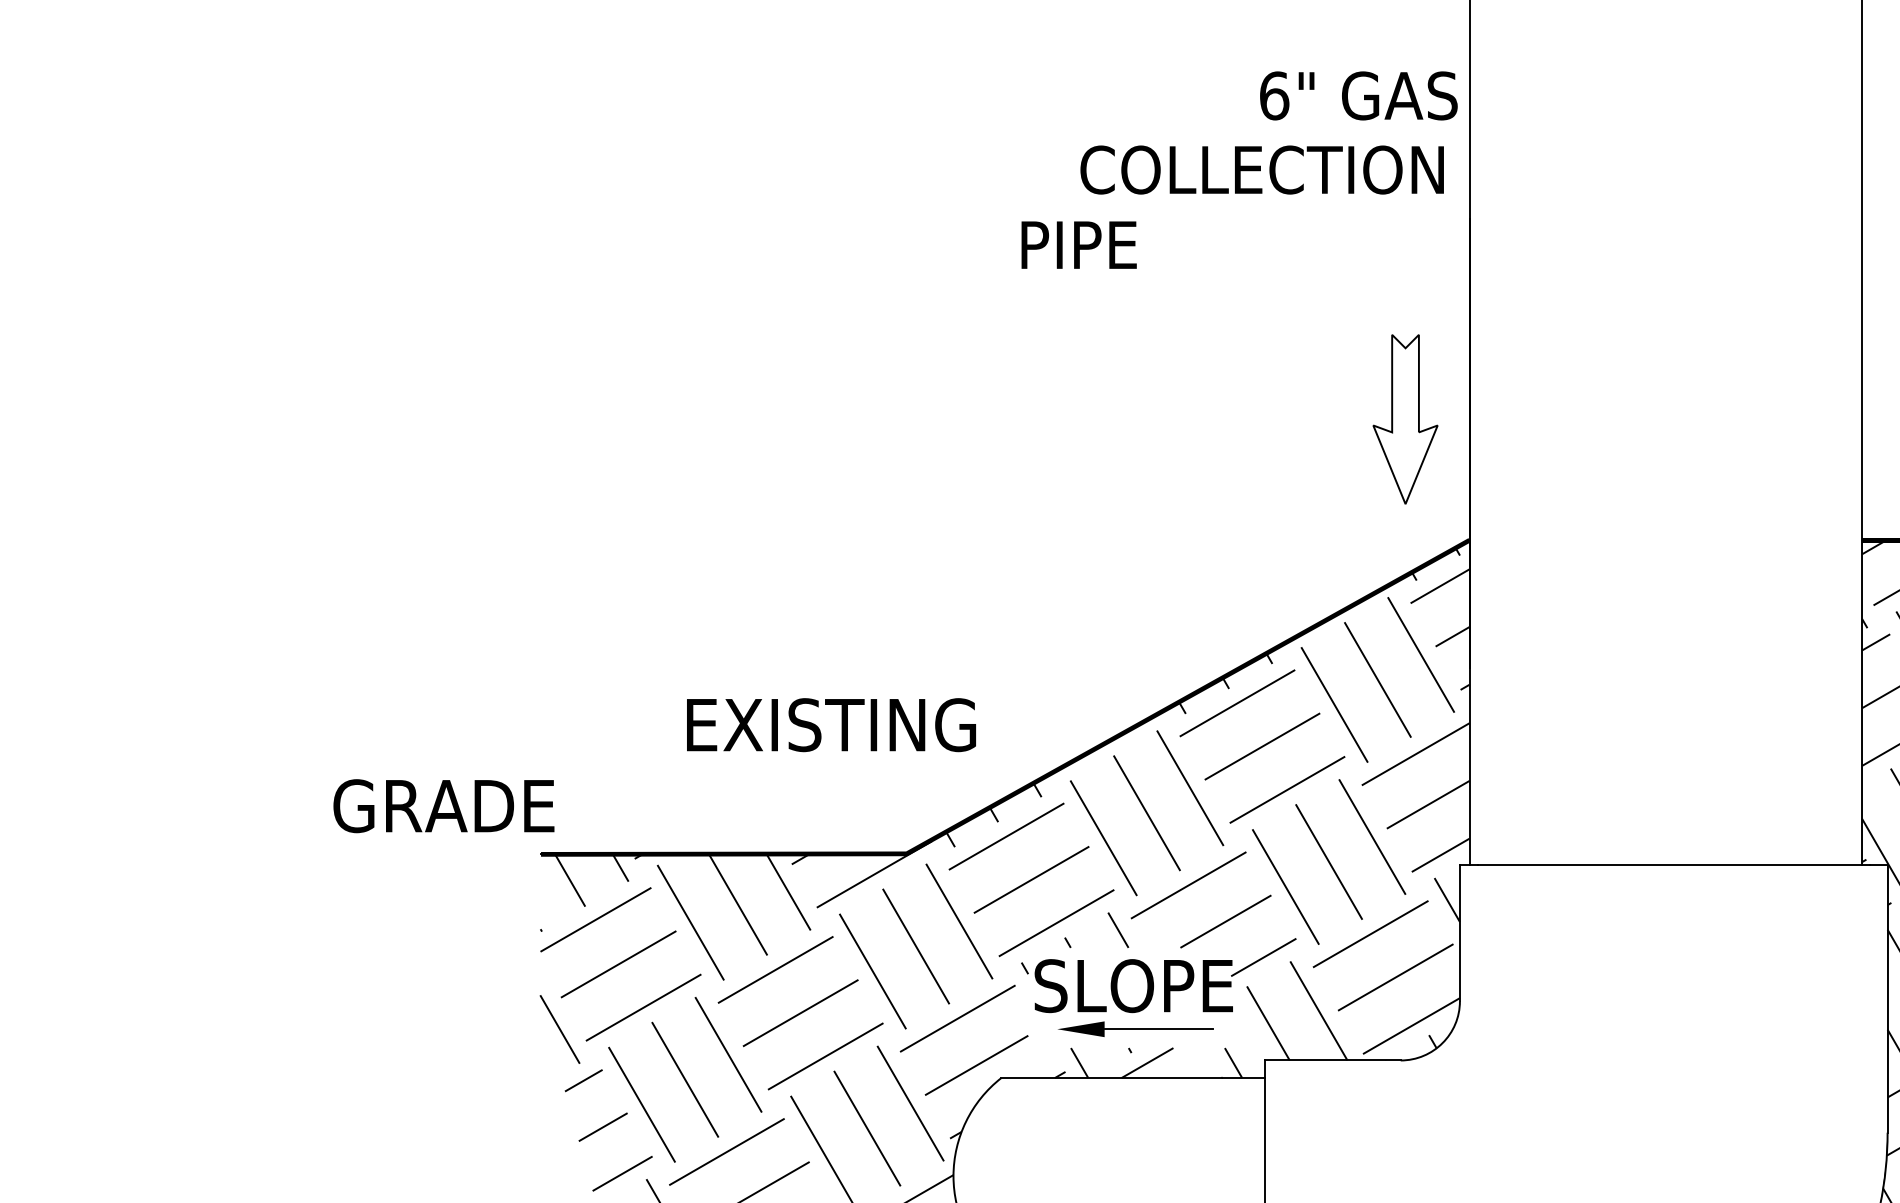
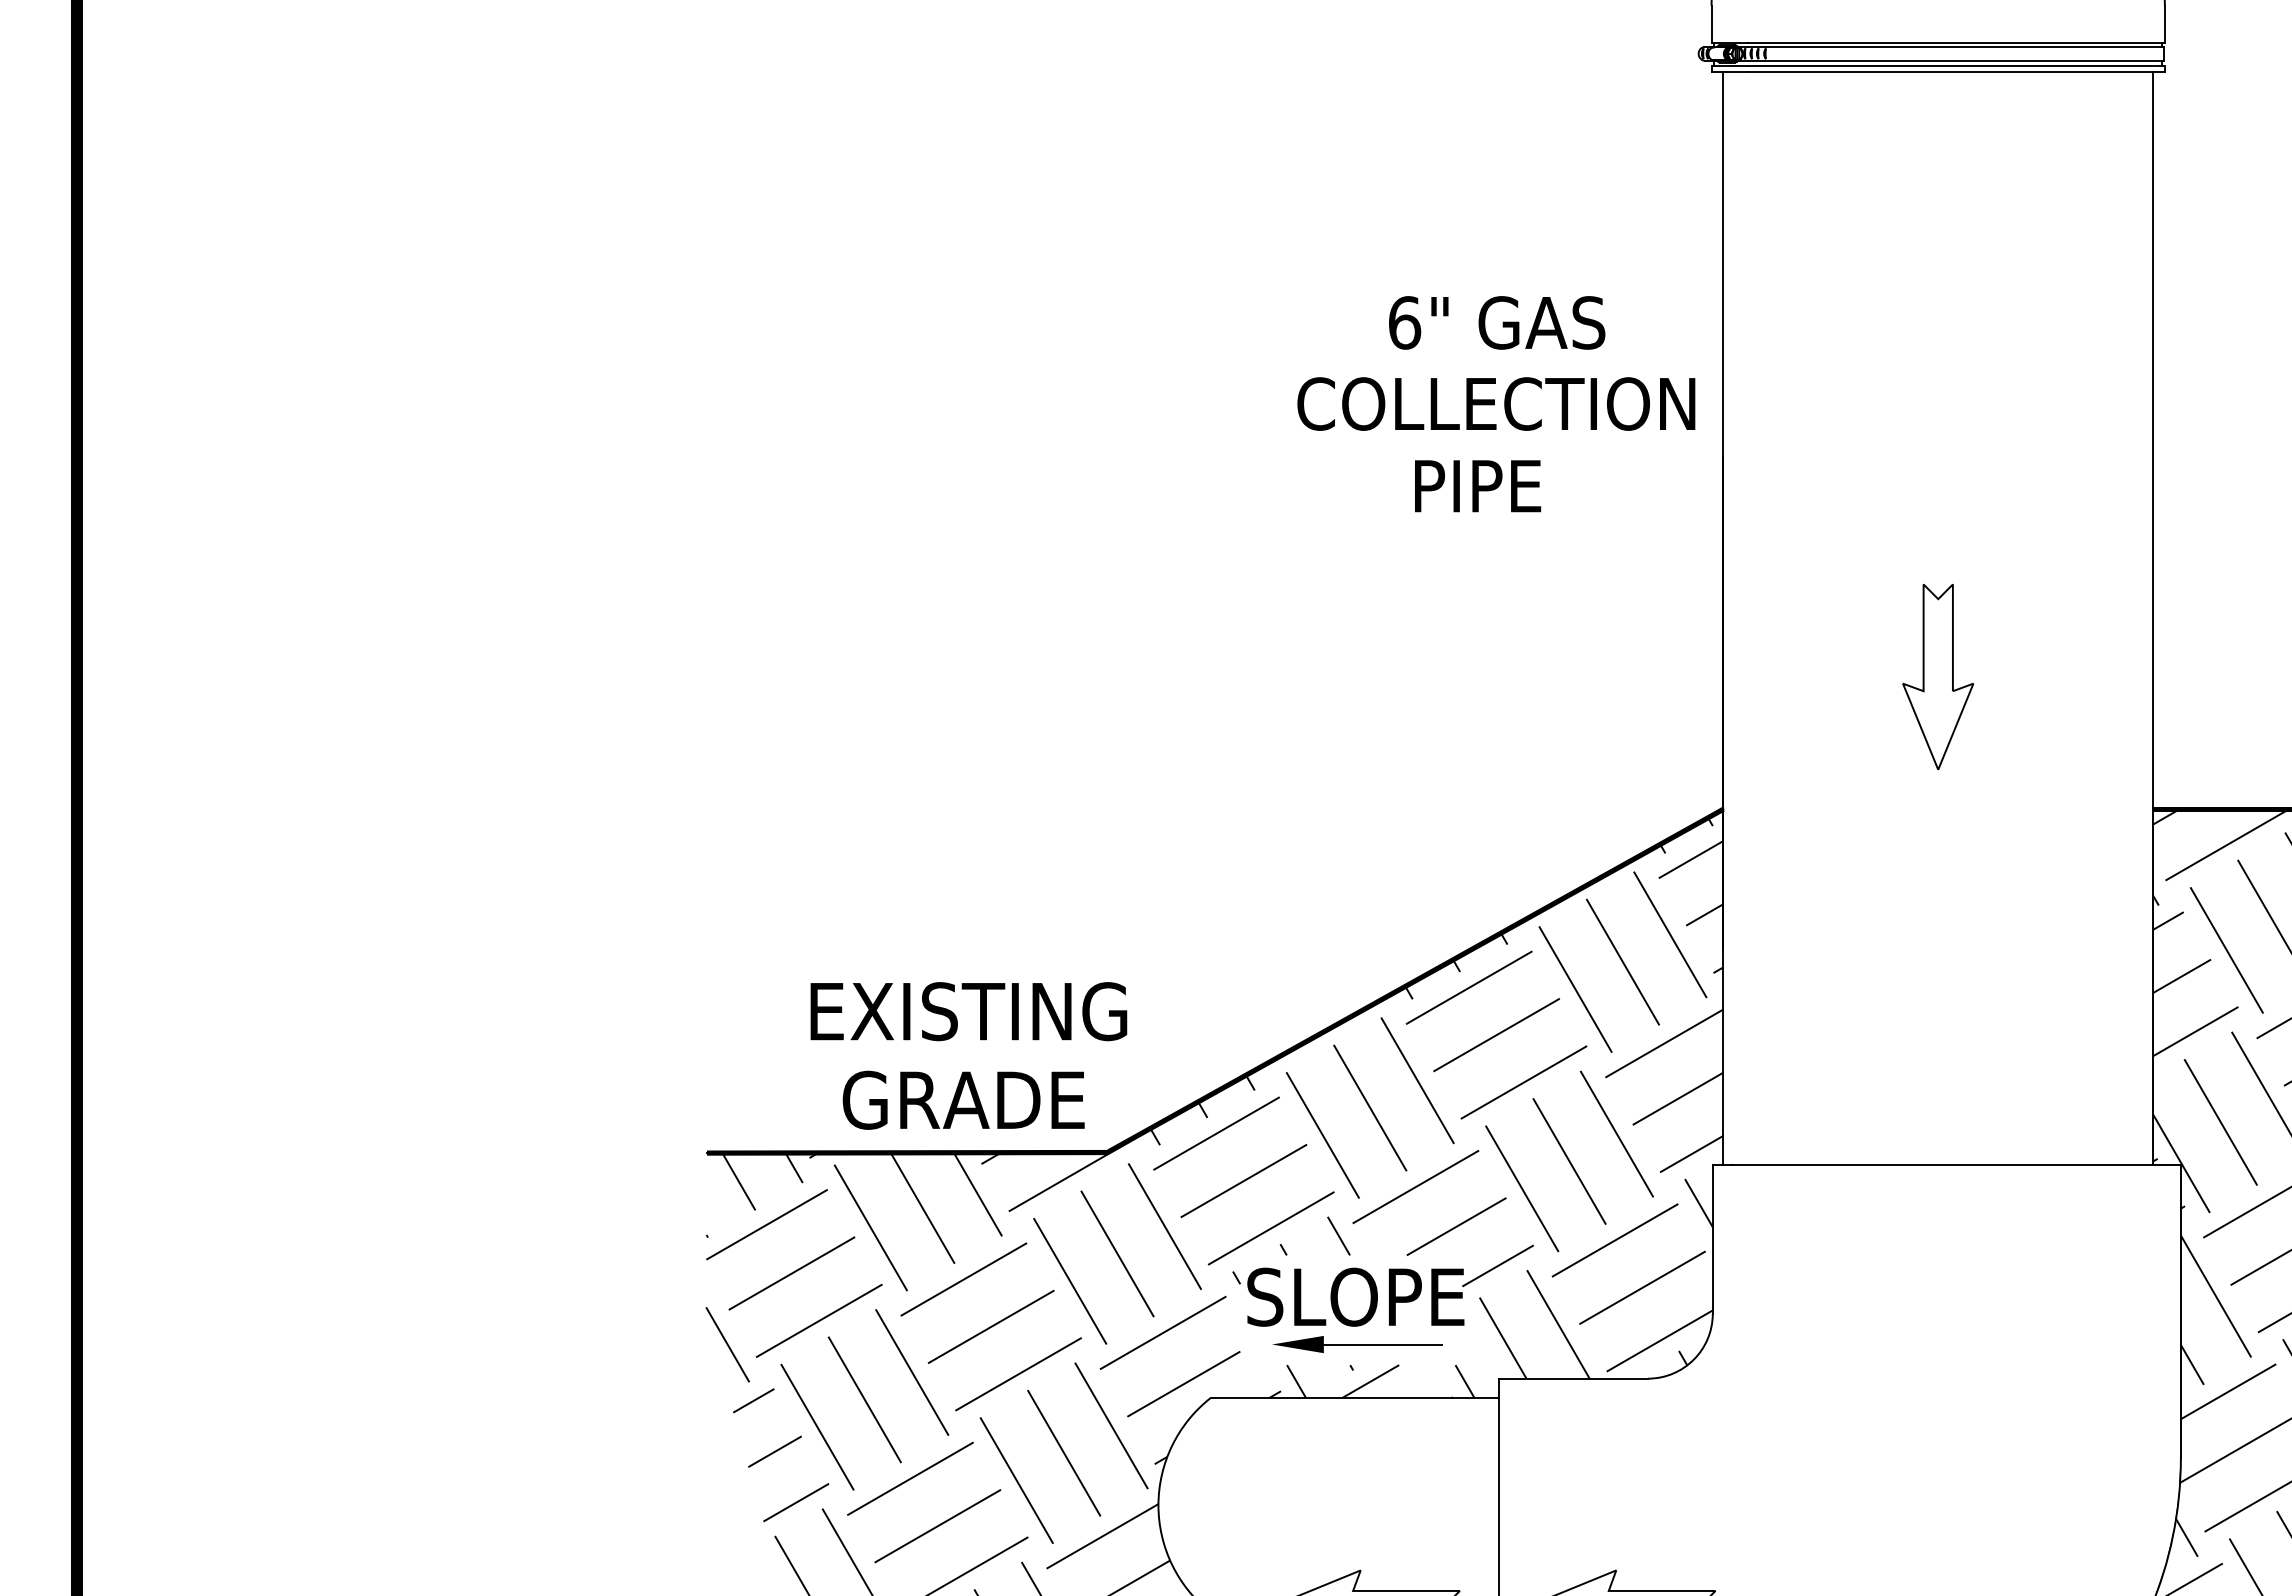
text: (1359, 95) -> (1497, 322), moved
text: (1079, 245) -> (1478, 486), moved
part: (1405, 418) -> (1938, 676), moved
text: (831, 725) -> (968, 1011), moved
text: (443, 805) -> (963, 1099), moved

